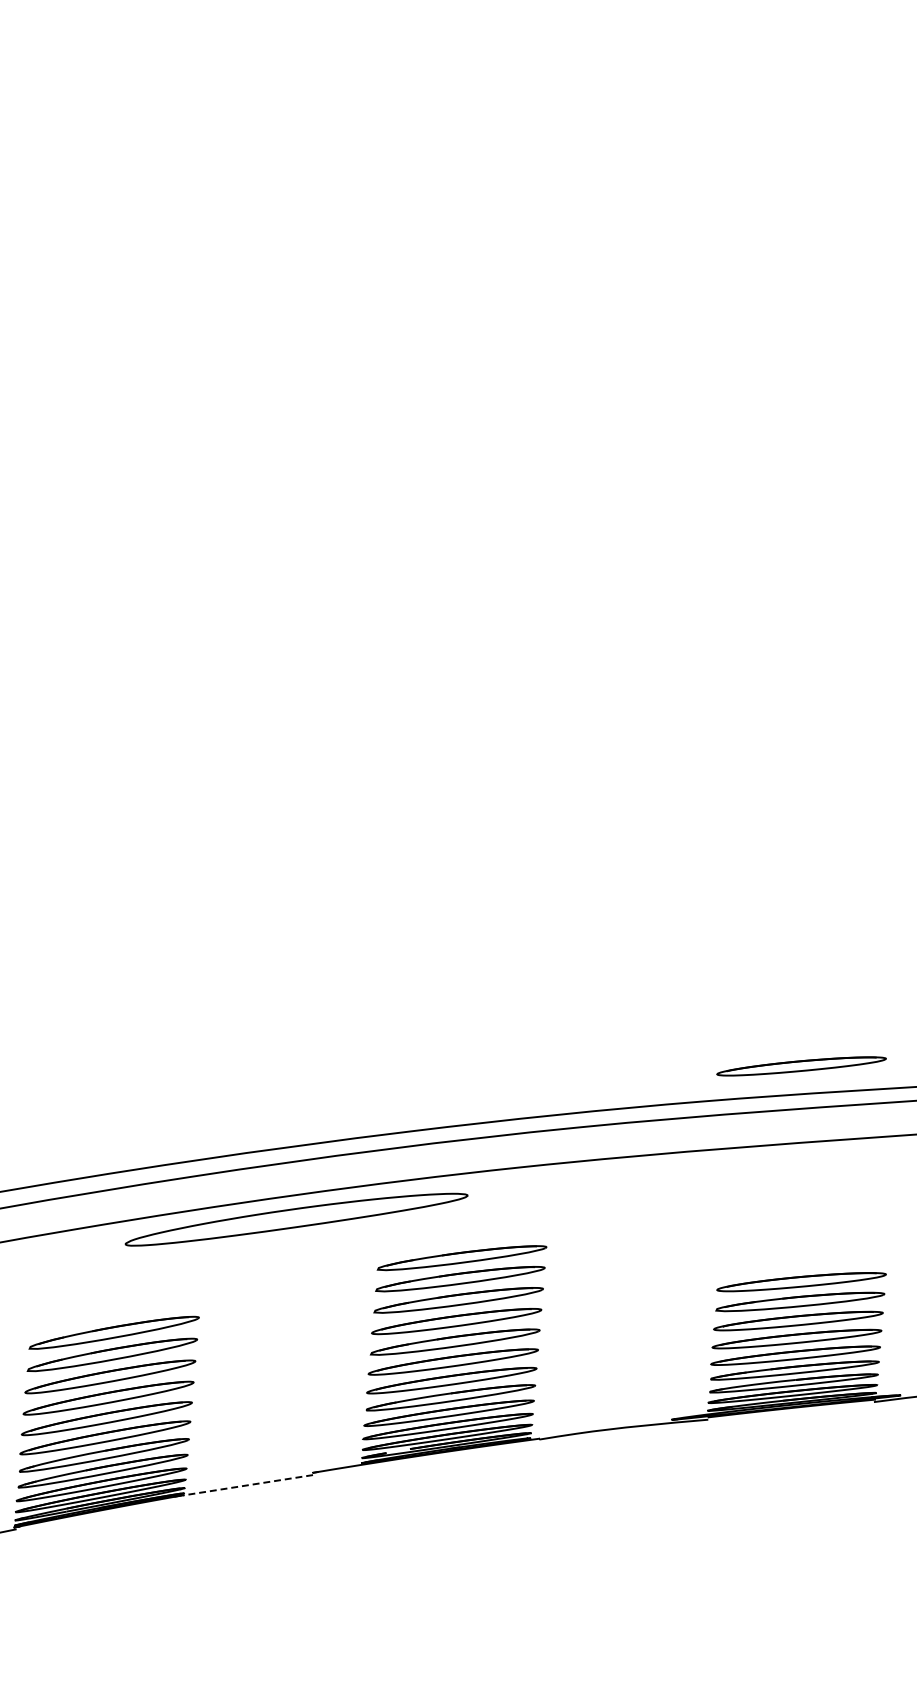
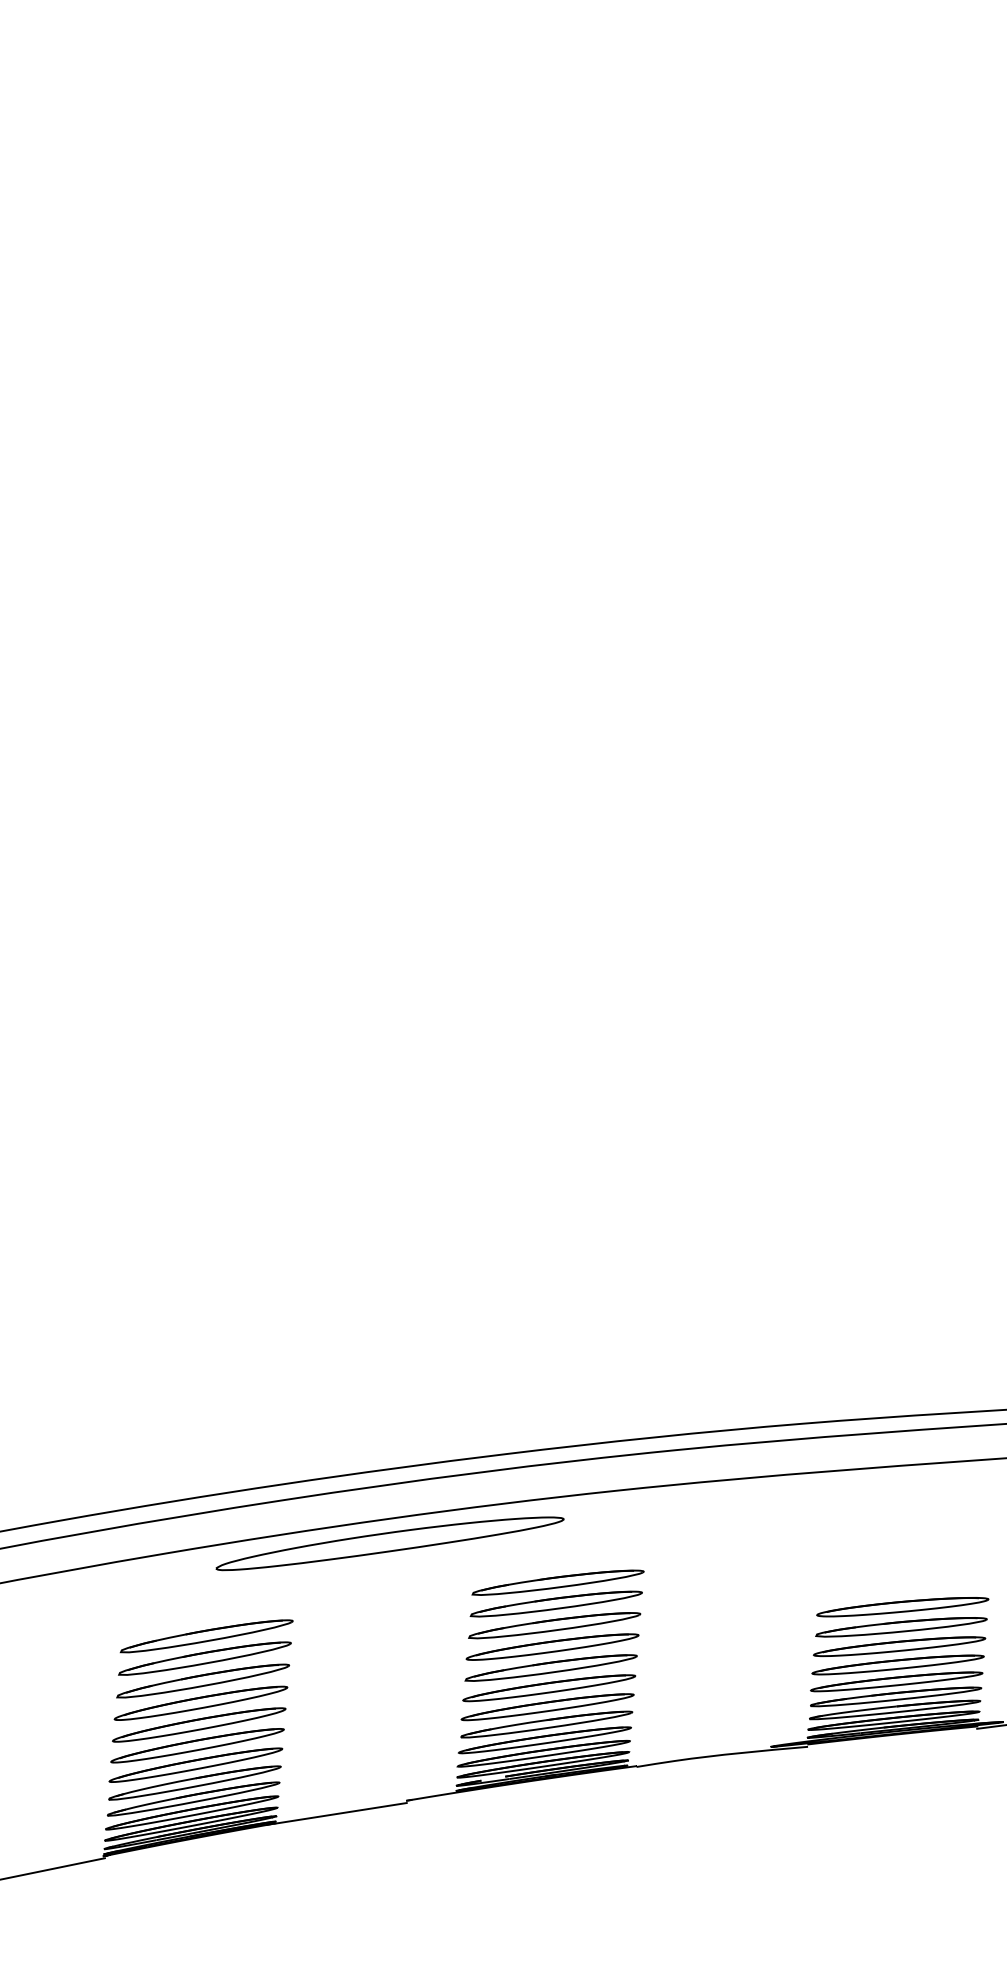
part: (801, 1066) -> (902, 1388), removed
part: (115, 1311) -> (206, 1636), added
line: (247, 1485) -> (340, 1813), dashed -> solid

